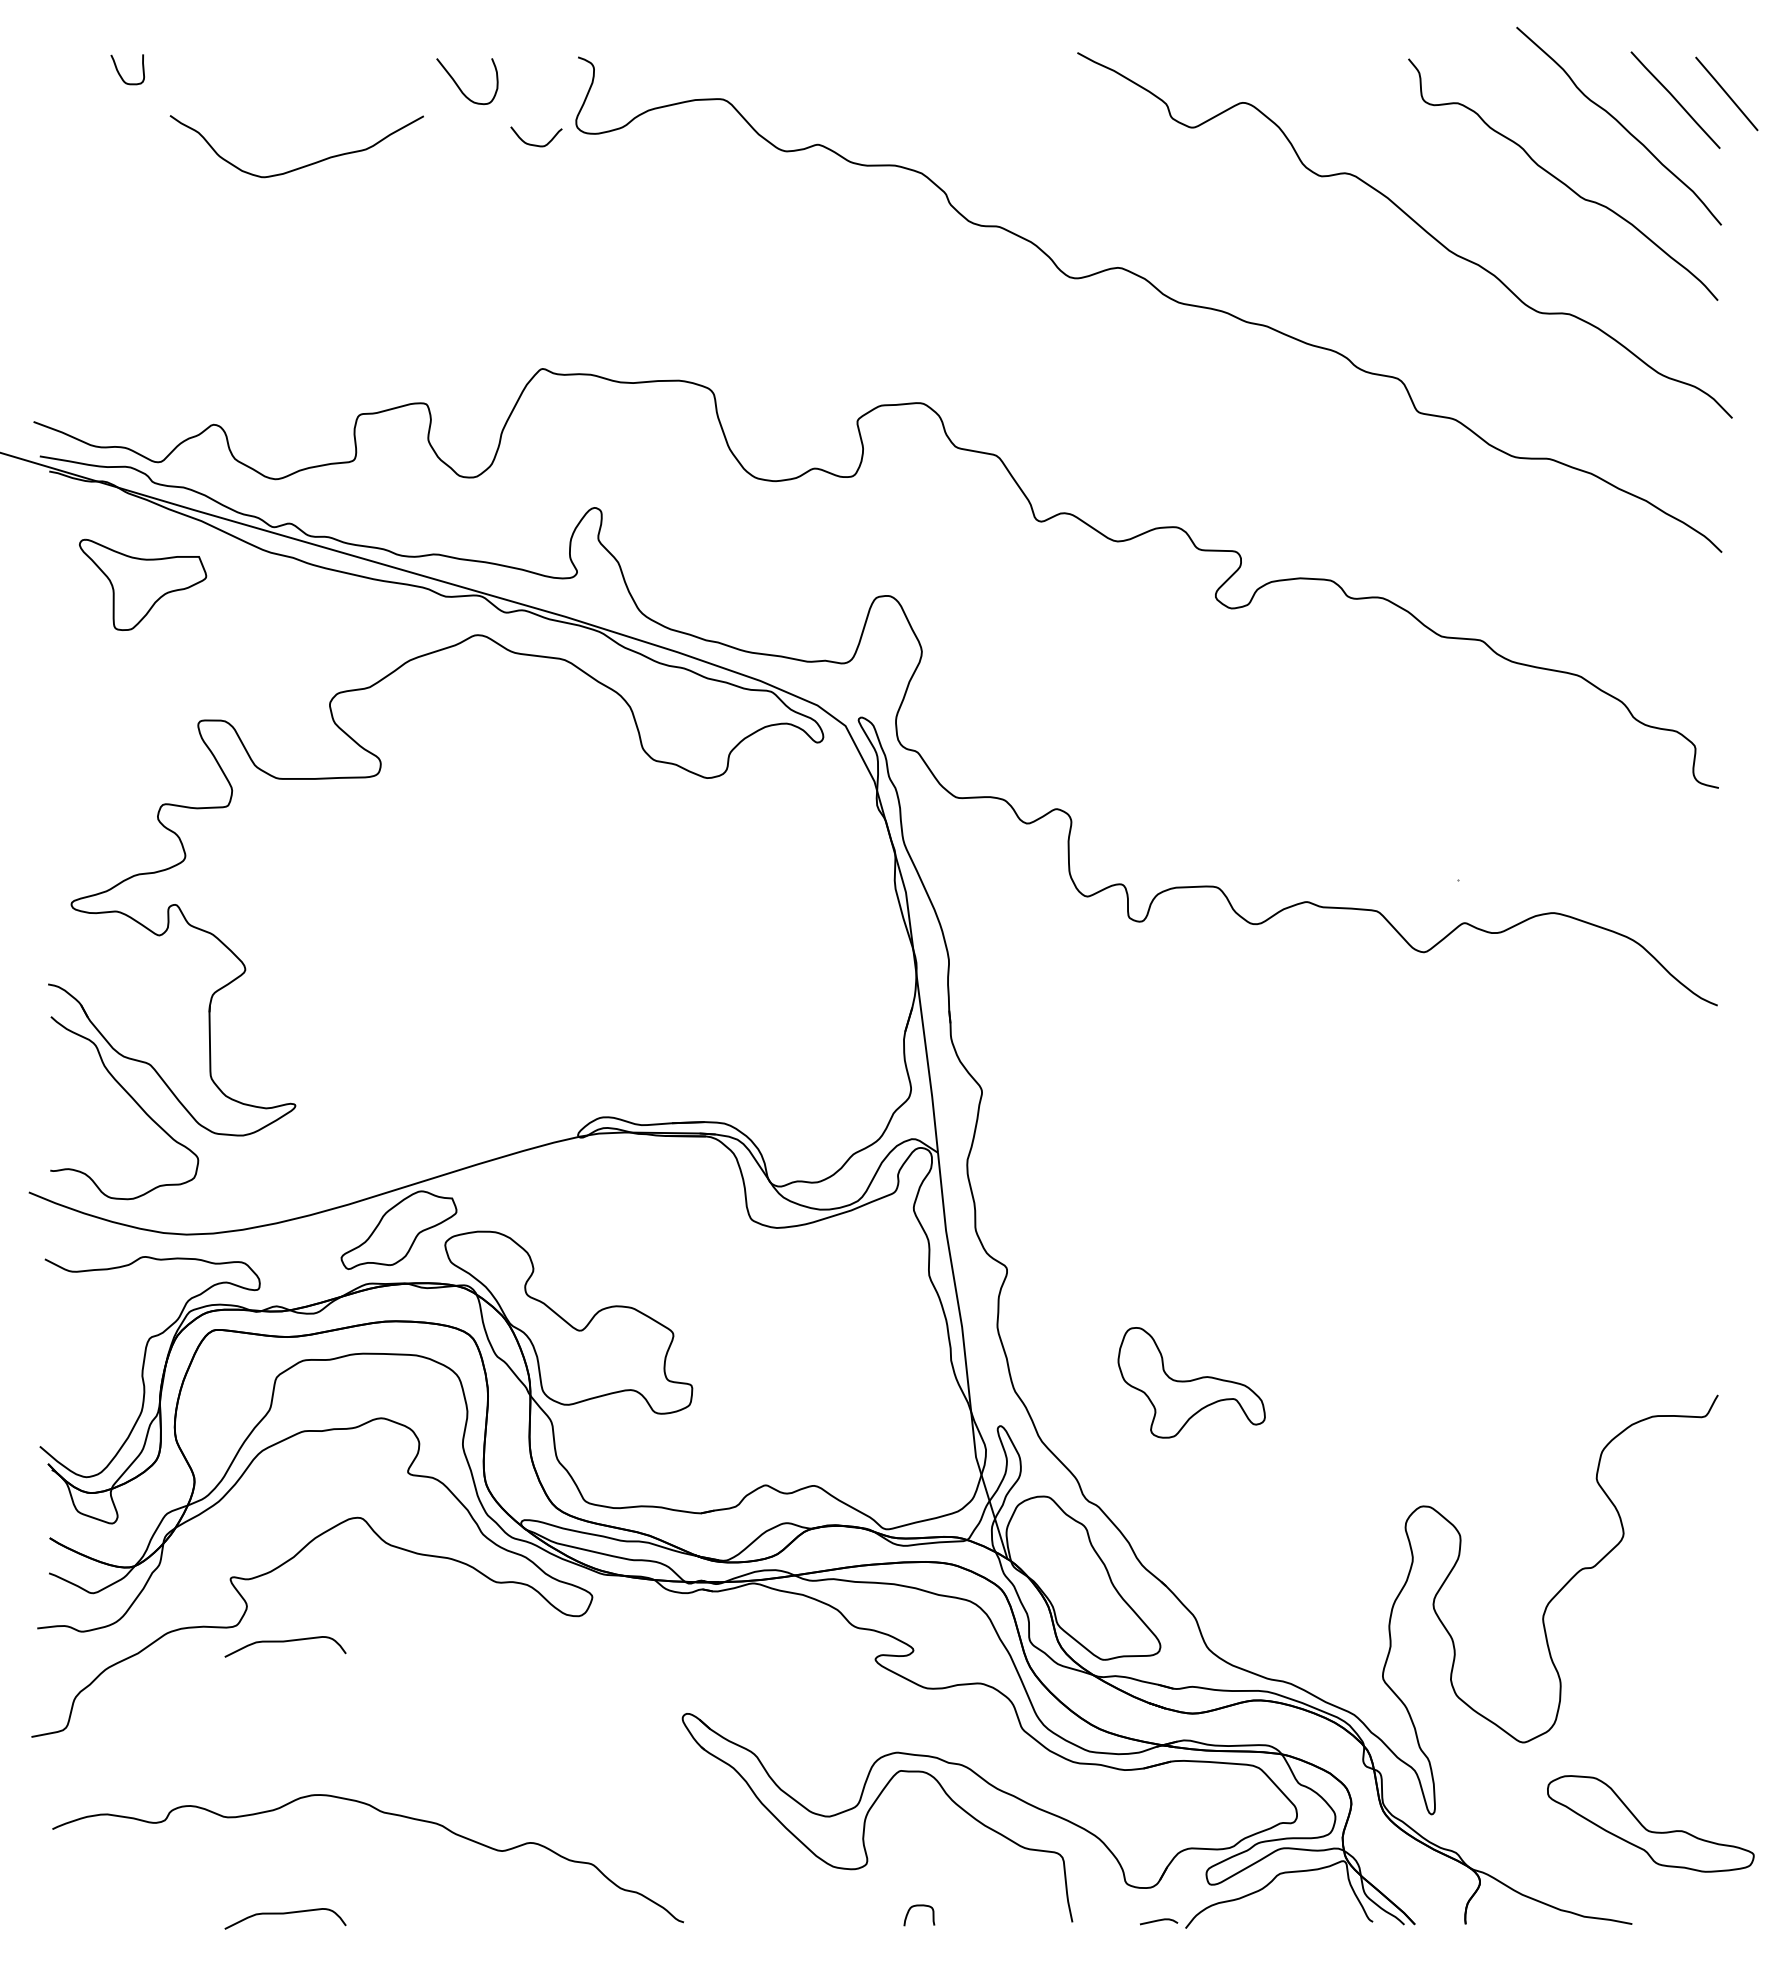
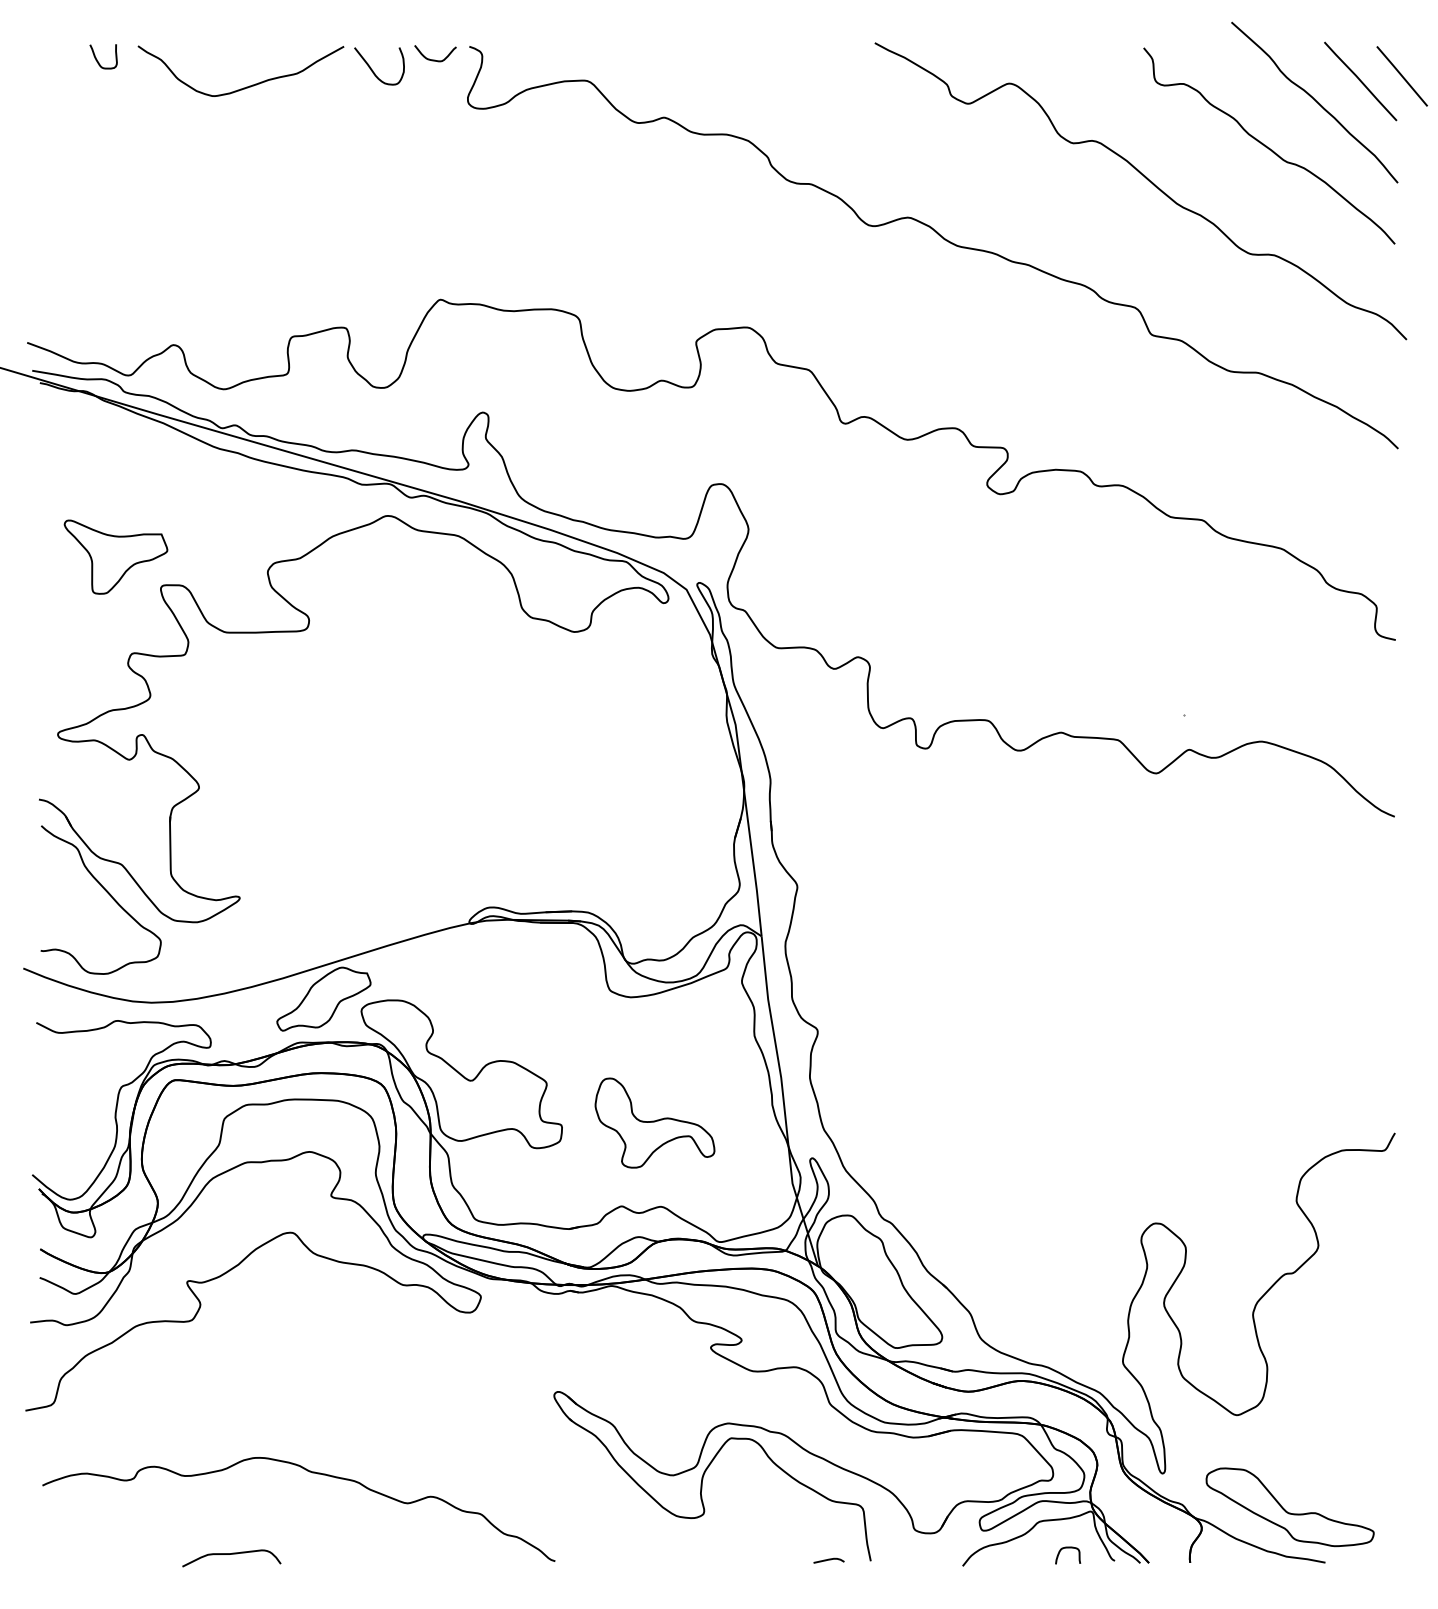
curve: (536, 144) -> (435, 59), moved
curve: (304, 165) -> (247, 86), moved
part: (143, 584) -> (116, 556), moved
part: (1191, 1382) -> (654, 1122), moved
curve: (285, 1642) -> (231, 1333), removed
part: (1648, 1829) -> (1288, 1511), moved
curve: (919, 1906) -> (1068, 1548), moved
curve: (1159, 1921) -> (829, 1560), moved

